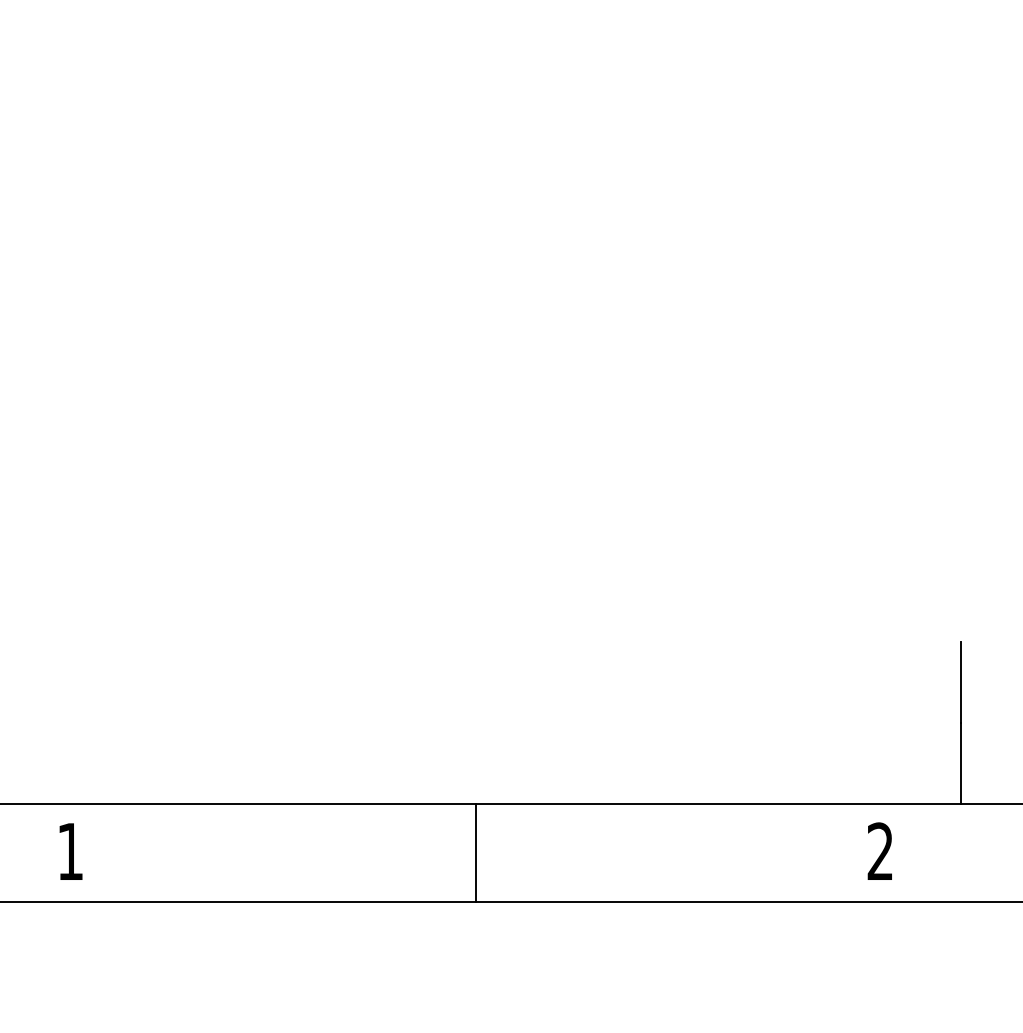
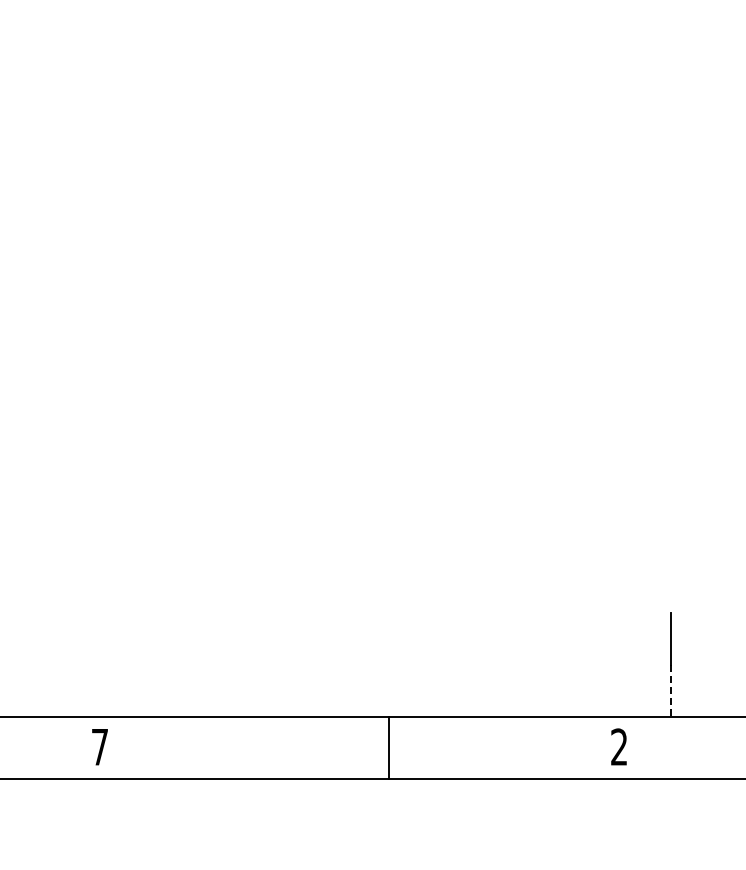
line: (961, 763) -> (671, 690), solid -> dashed
text: (69, 852) -> (99, 747), 1 -> 7
line: (476, 852) -> (389, 747), moved

